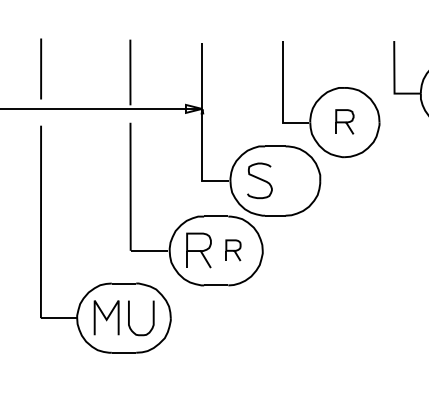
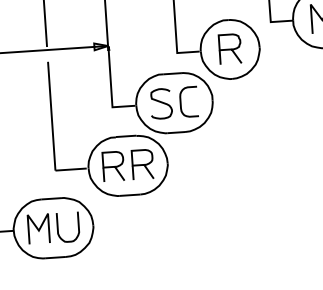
part: (344, 121) -> (229, 48), size x1.43
curve: (283, 180) -> (181, 102), added
part: (233, 250) -> (142, 164), size x1.67

